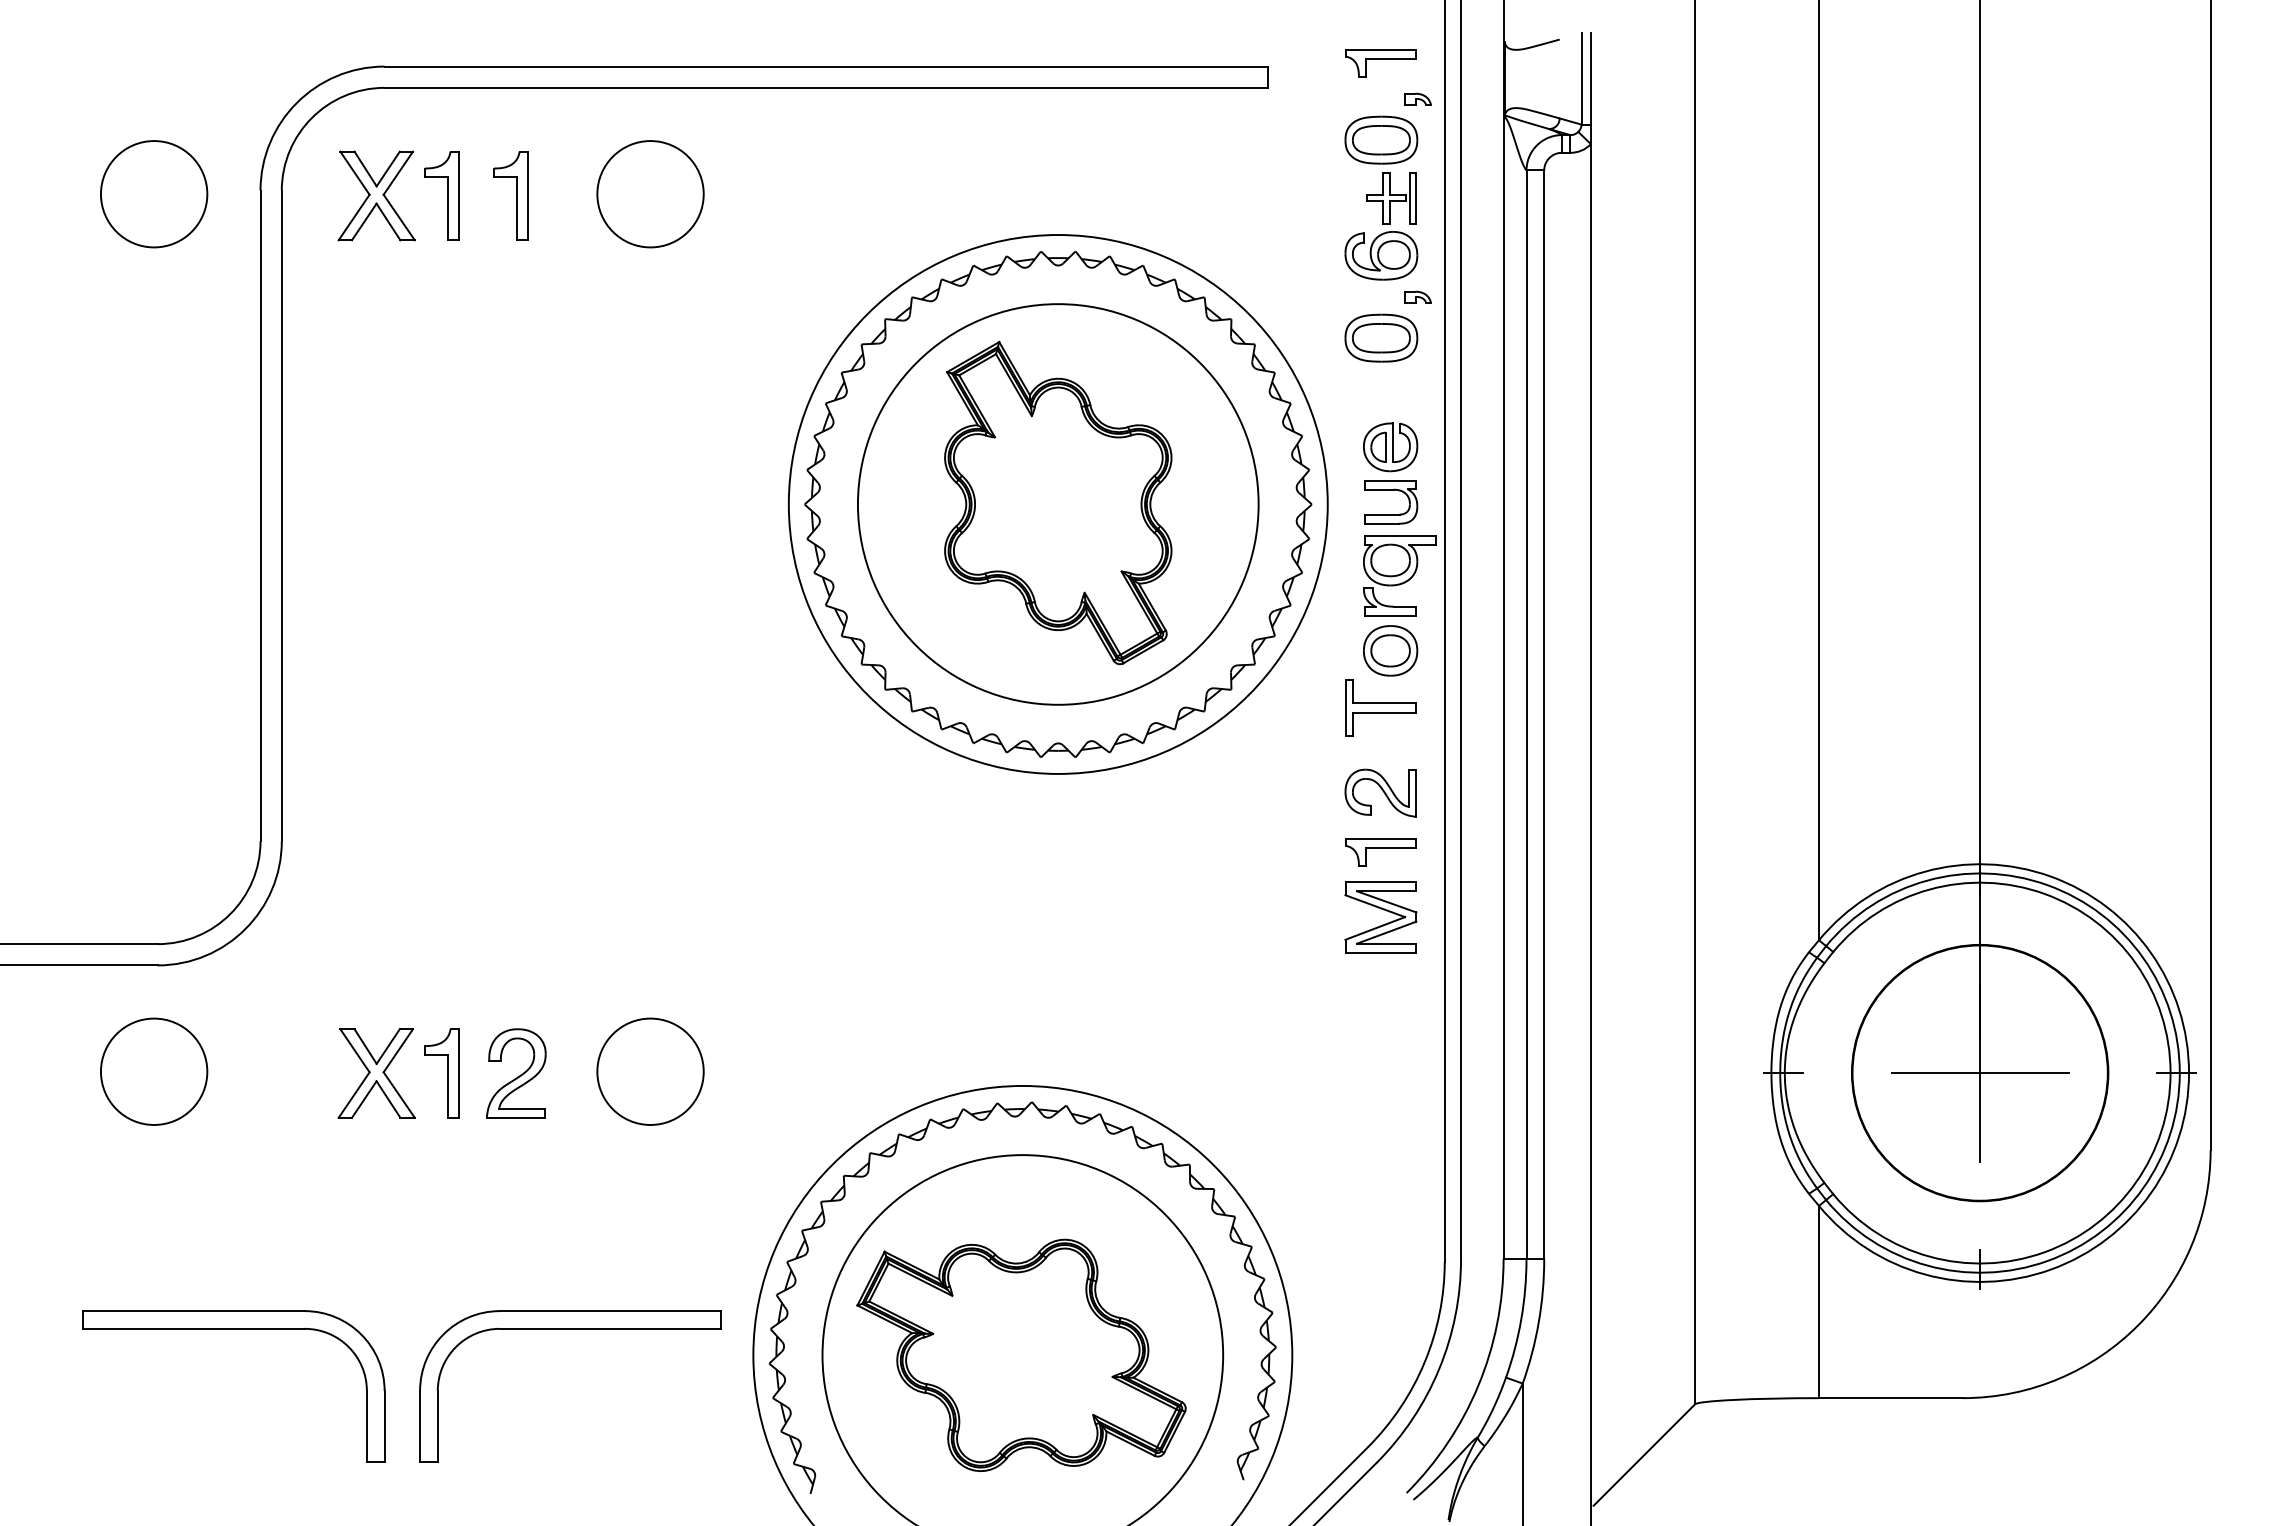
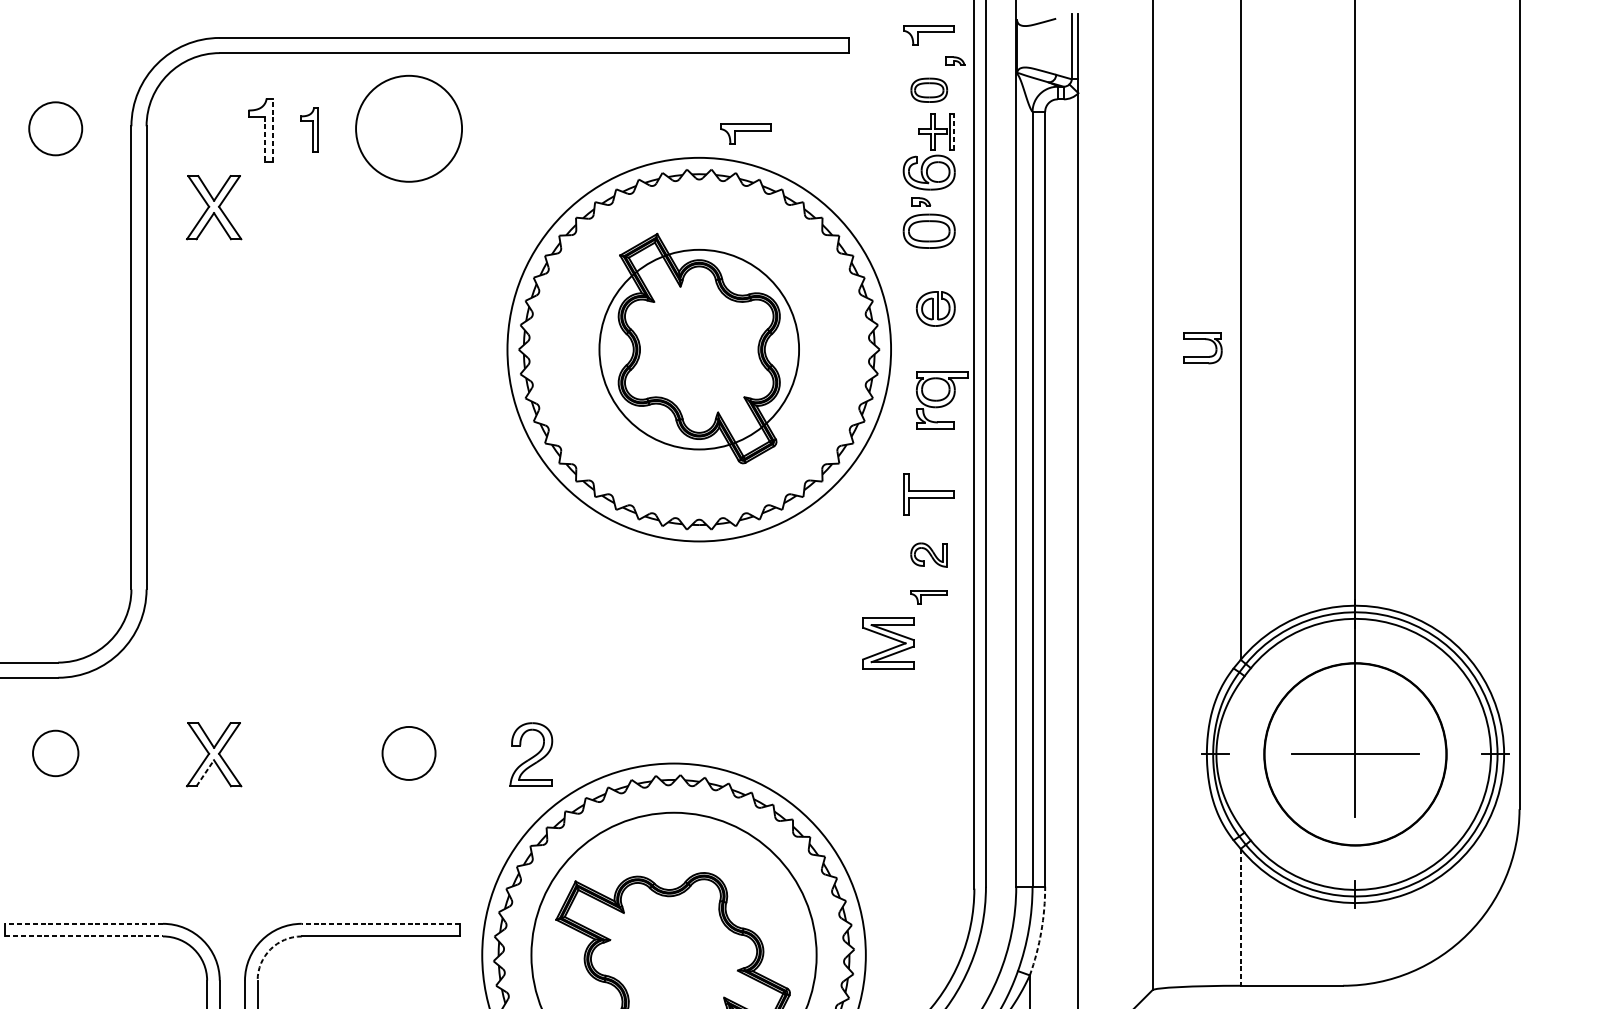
part: (1381, 139) -> (929, 89), size x0.7
circle: (153, 194) -> (55, 129), size x0.7
circle: (650, 194) -> (409, 129), size x1.4
part: (376, 195) -> (213, 207), moved
line: (459, 195) -> (273, 129), solid -> dashed
part: (510, 195) -> (309, 129), size x0.7
line: (1416, 197) -> (954, 131), solid -> dashed
part: (1123, 201) -> (745, 133), added
line: (447, 208) -> (264, 138), solid -> dashed
part: (1417, 296) -> (920, 201), moved
part: (1391, 490) -> (1203, 339), moved
circle: (1057, 504) -> (698, 349), size x0.7
part: (1390, 650) -> (935, 453), removed
part: (1380, 792) -> (928, 554), size x0.7
part: (1380, 852) -> (928, 597), size x0.7
part: (1382, 924) -> (889, 648), moved
circle: (153, 1071) -> (55, 753), size x0.6
circle: (650, 1071) -> (409, 753), size x0.7
part: (441, 1073) -> (260, 754), removed
part: (516, 1073) -> (531, 754), moved
line: (364, 1099) -> (205, 773), solid -> dashed
line: (1819, 1302) -> (1241, 917), solid -> dashed
line: (194, 1311) -> (84, 924), solid -> dashed
line: (610, 1311) -> (380, 924), solid -> dashed
arc: (1538, 1322) -> (1041, 931), solid -> dashed
line: (194, 1328) -> (84, 936), solid -> dashed
arc: (455, 1347) -> (270, 949), solid -> dashed

